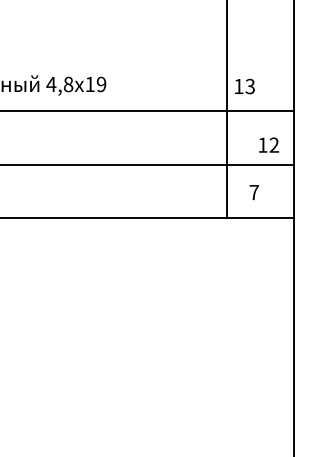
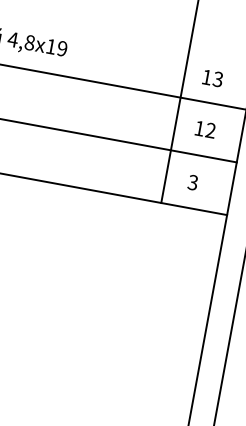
text: (244, 86) -> (212, 78), moved
text: (268, 144) -> (205, 128), moved
text: (253, 192) -> (192, 182), 7 -> 3

